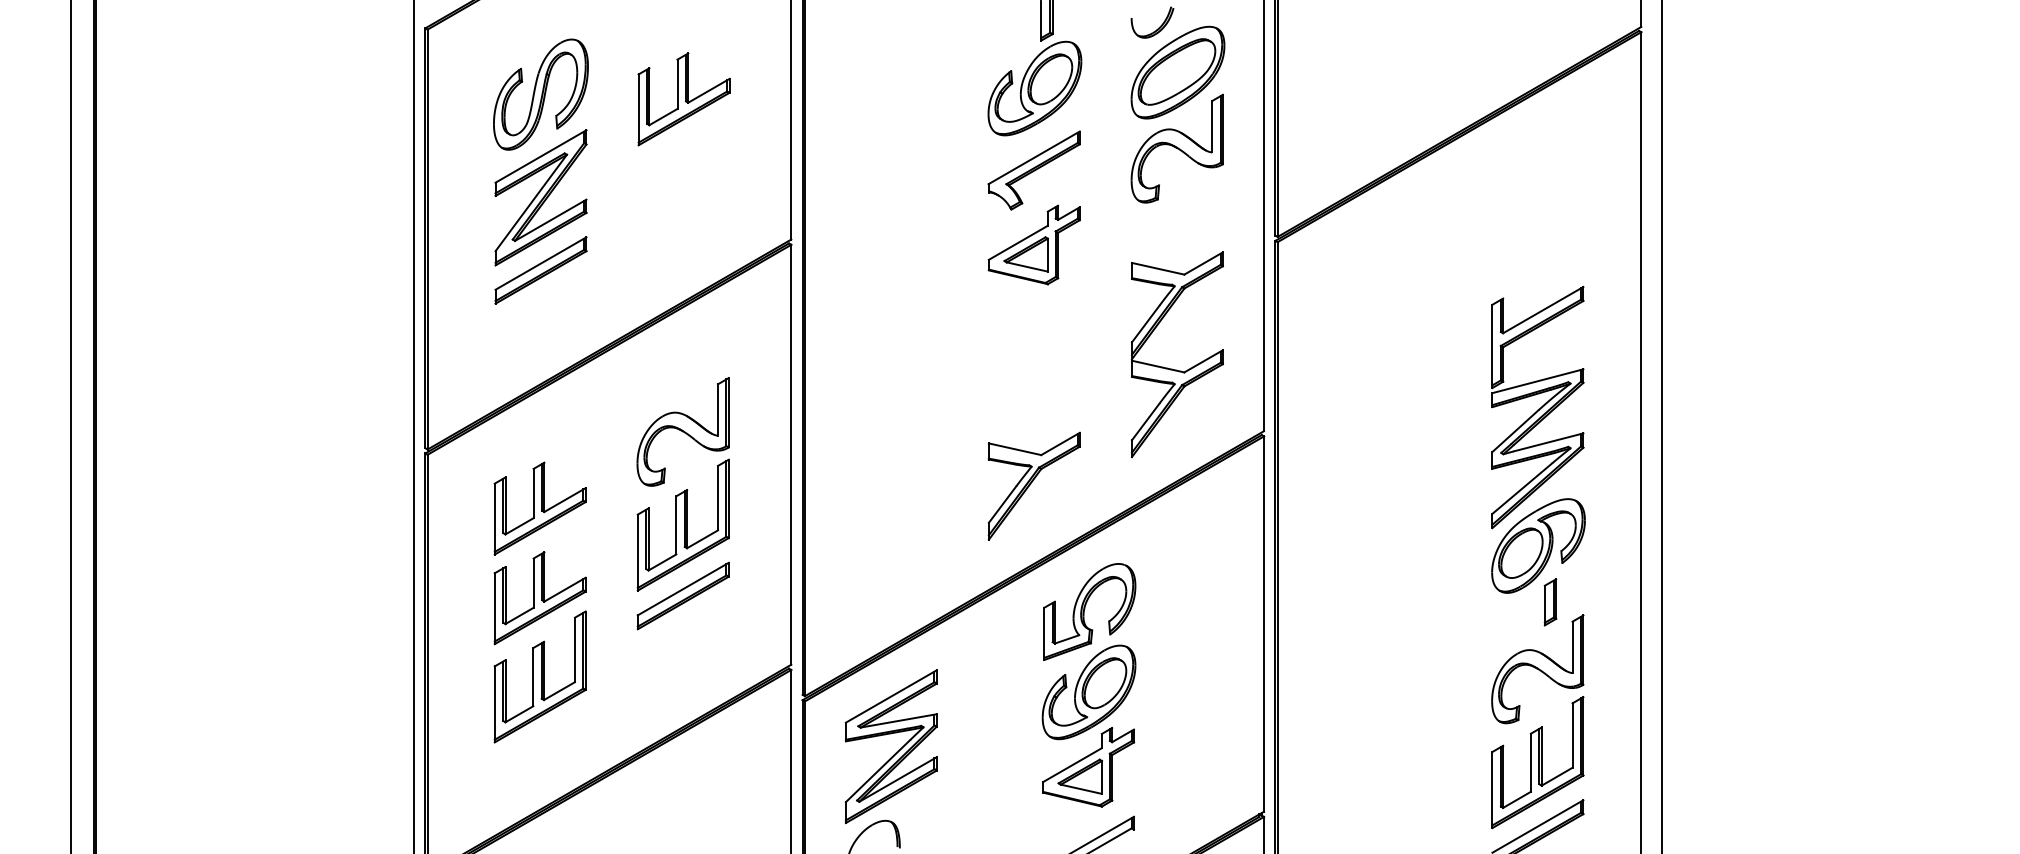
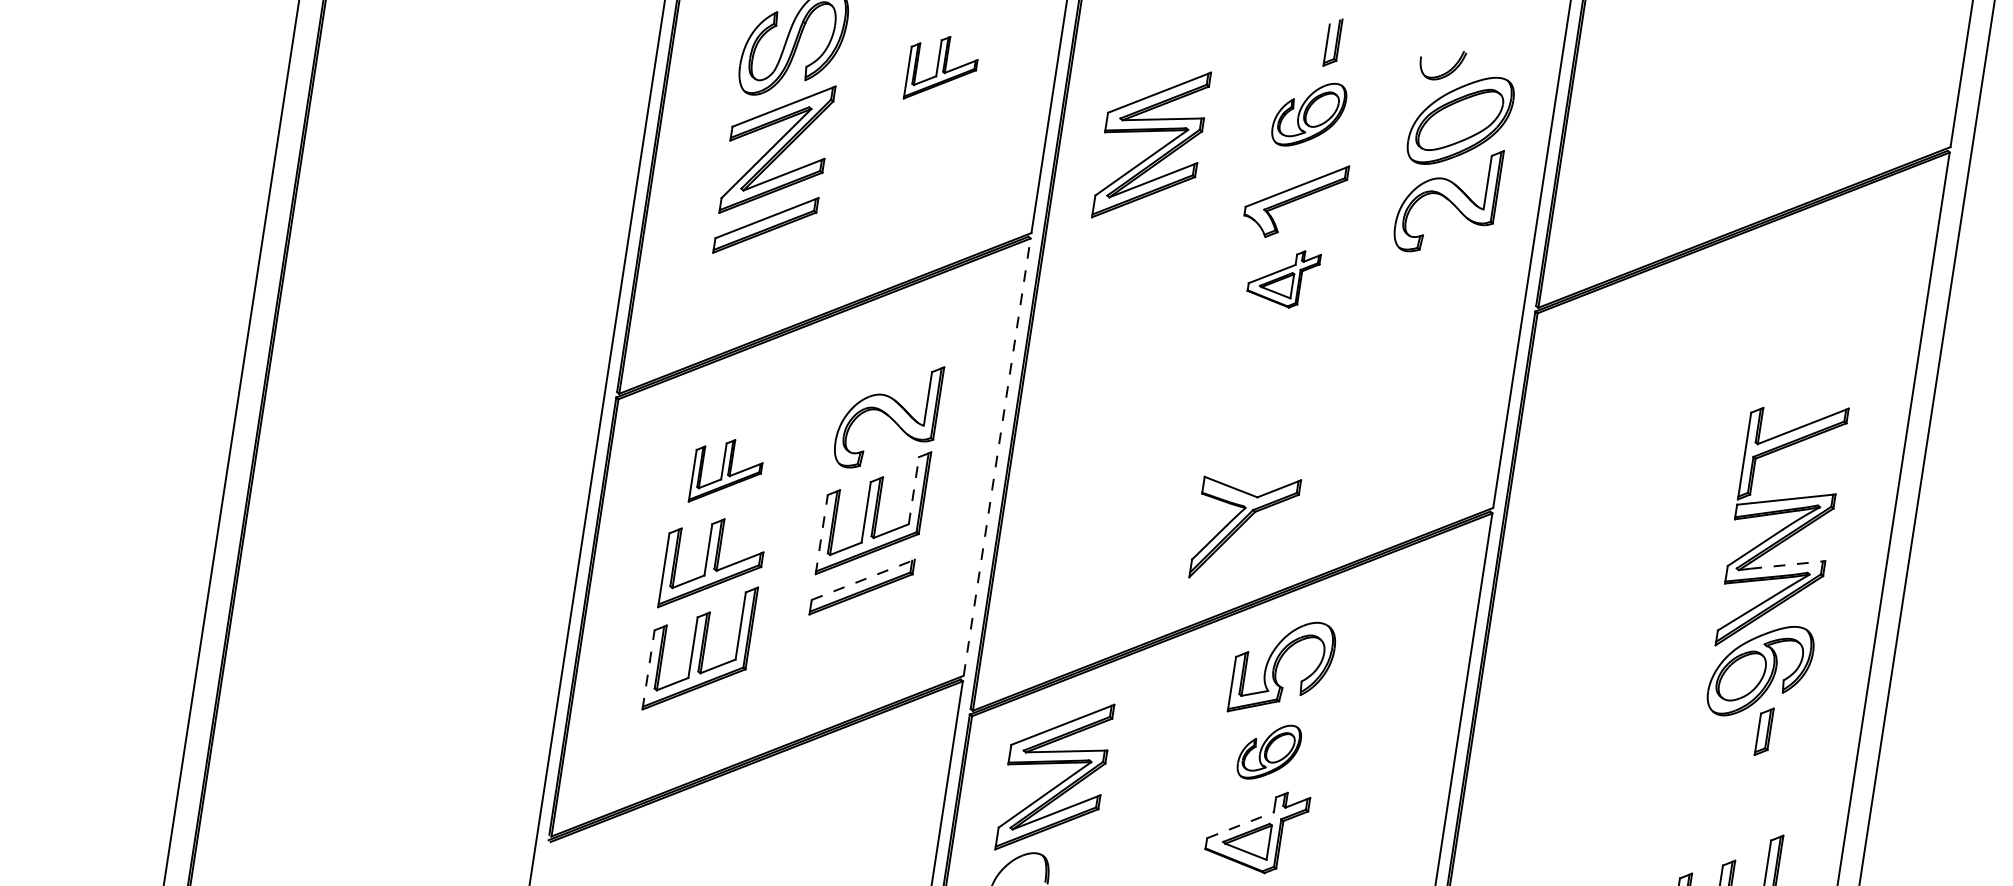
part: (1034, 88) -> (1308, 114), size x0.7
part: (683, 99) -> (941, 70), size x0.7
part: (896, 144) -> (1156, 150), added
part: (1033, 244) -> (1282, 276), size x0.7
part: (1172, 368) -> (1407, 428), removed
line: (1548, 442) -> (1787, 565), solid -> dashed
line: (791, 454) -> (997, 456), solid -> dashed
line: (718, 497) -> (914, 490), solid -> dashed
part: (539, 508) -> (726, 473), size x0.7
line: (637, 552) -> (821, 534), solid -> dashed
line: (683, 588) -> (863, 579), solid -> dashed
part: (1537, 669) -> (1740, 799), removed
part: (1088, 692) -> (1268, 752), size x0.6
line: (494, 703) -> (648, 668), solid -> dashed
line: (1072, 765) -> (1240, 825), solid -> dashed

